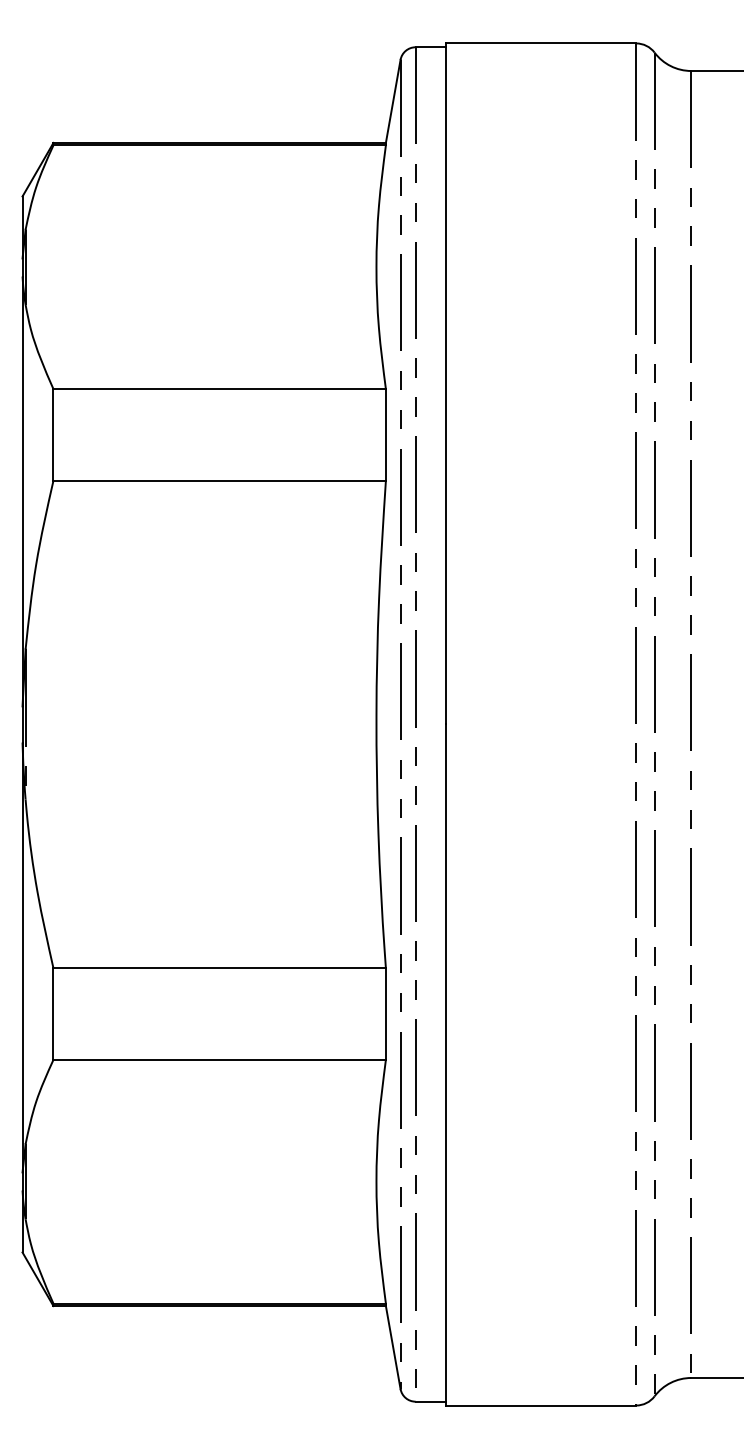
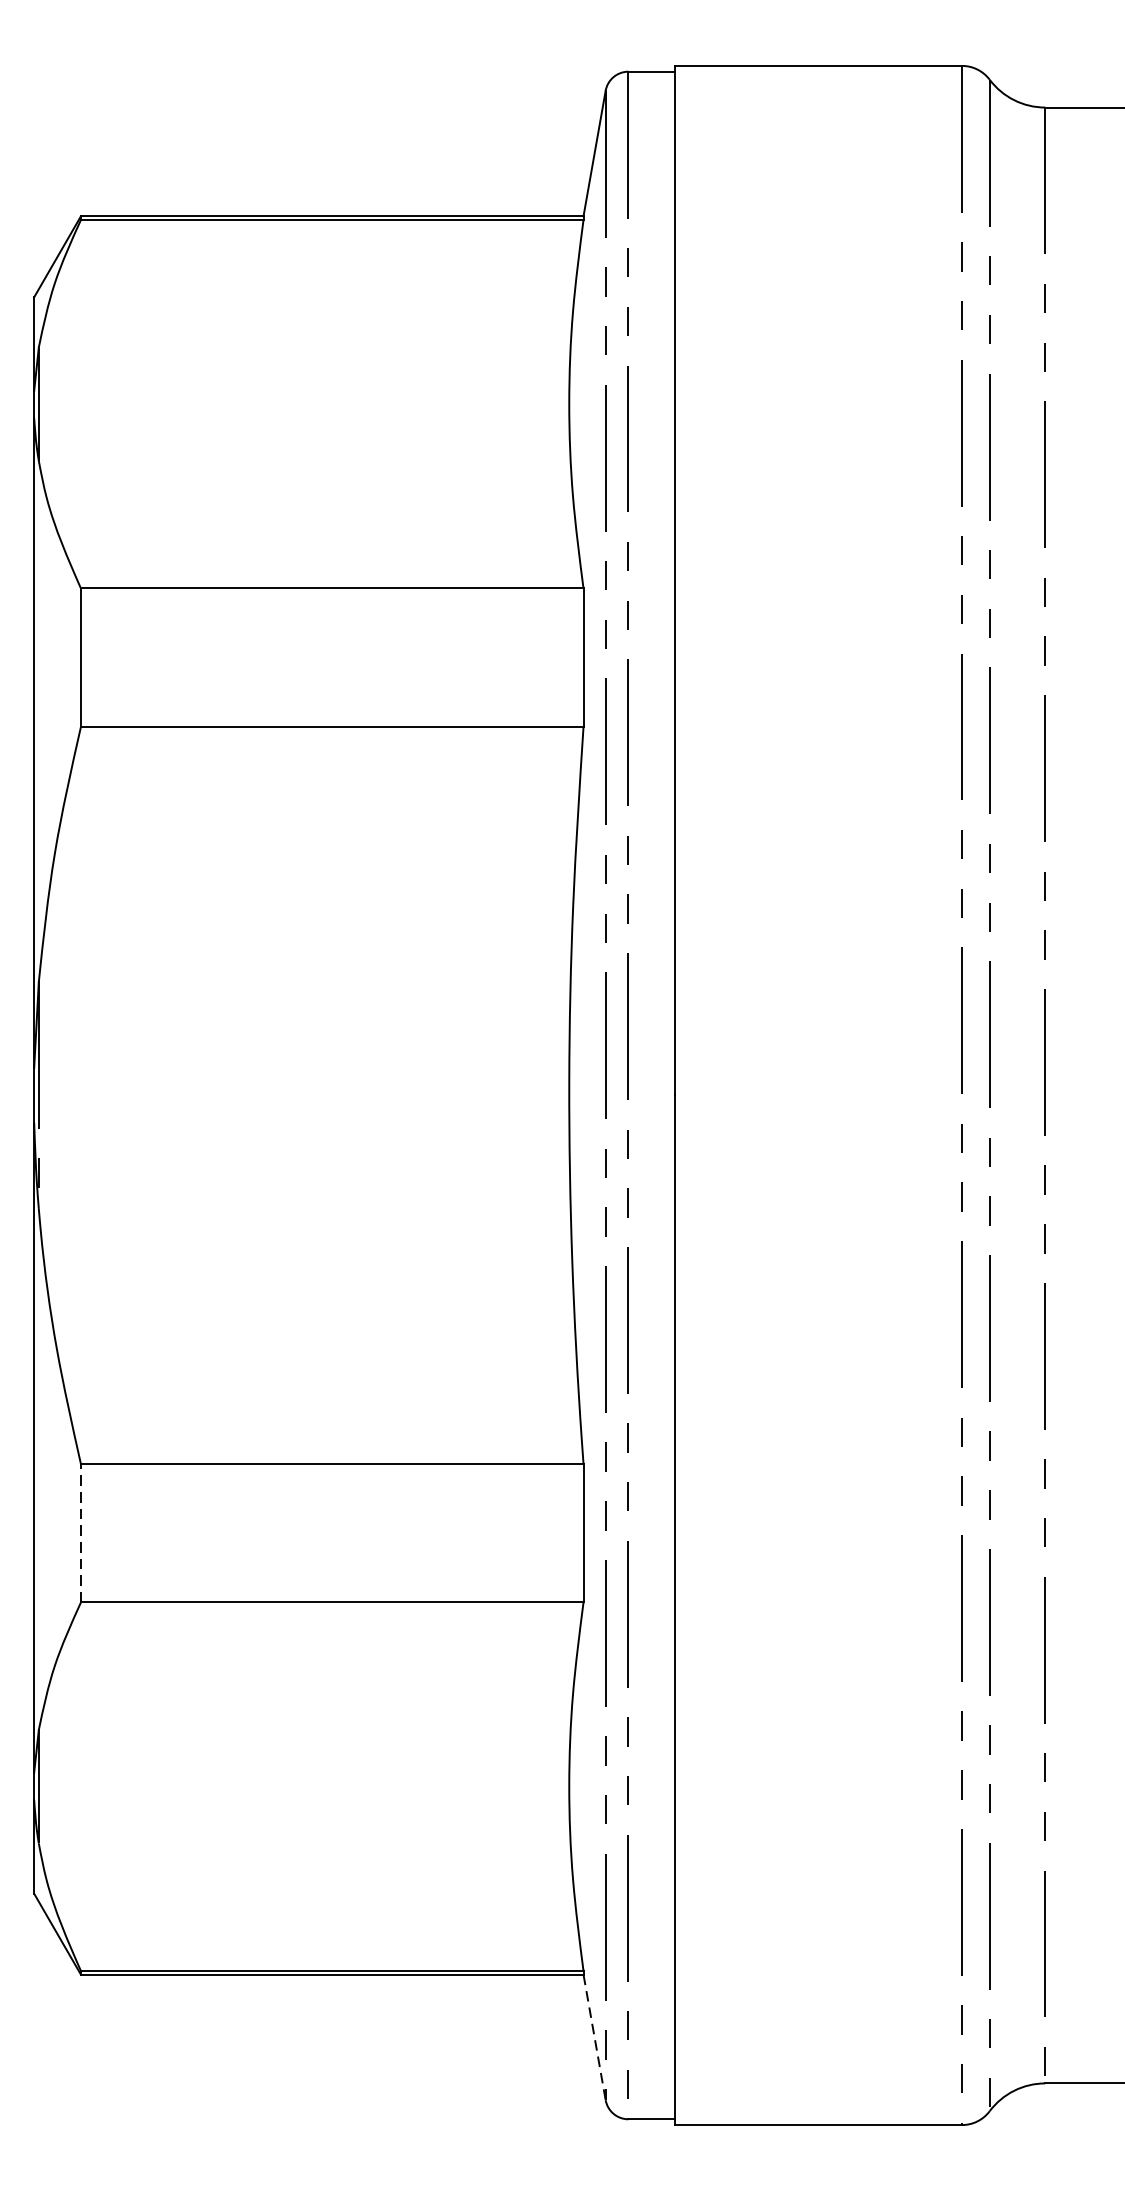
line: (53, 1014) -> (80, 1533), solid -> dashed
line: (393, 1348) -> (595, 2038), solid -> dashed

